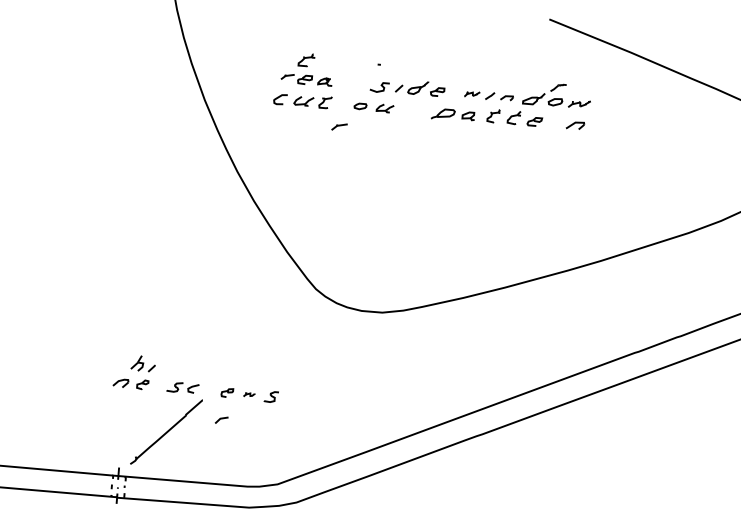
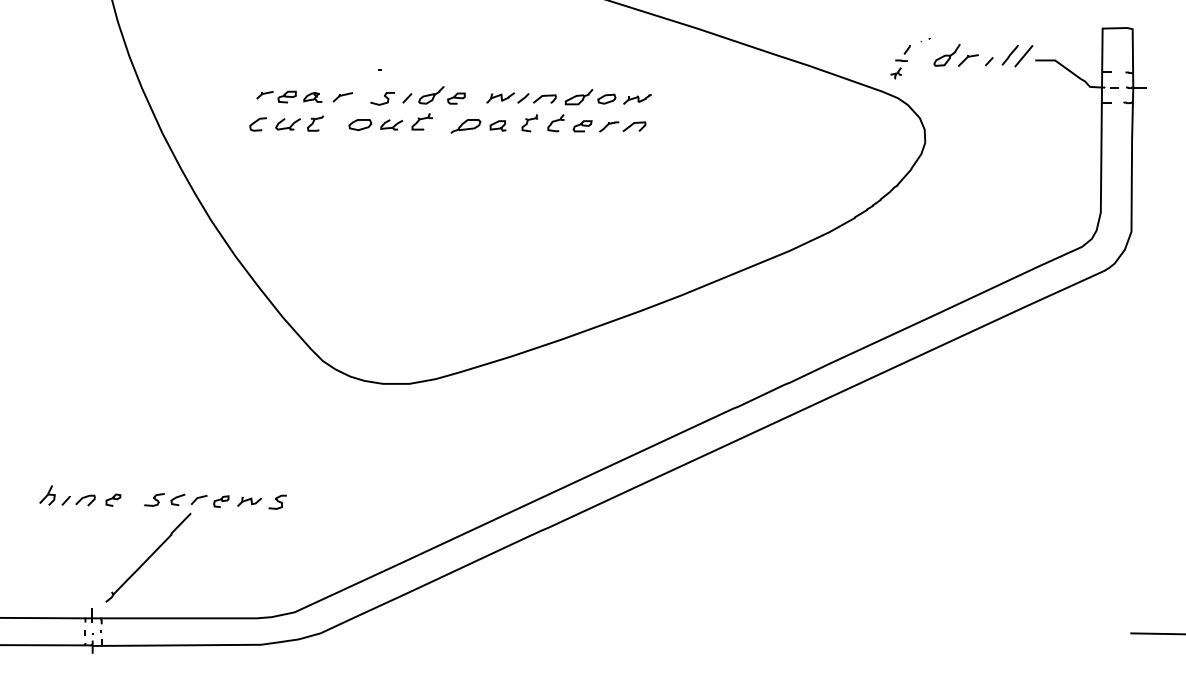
part: (306, 59) -> (421, 121), moved
part: (558, 87) -> (609, 126), moved
part: (472, 93) -> (500, 97), size x1.43
part: (506, 97) -> (544, 98), size x1.43
part: (360, 106) -> (360, 124), size x1.43
part: (339, 127) -> (342, 97), moved
part: (142, 363) -> (54, 495), moved
part: (249, 394) -> (249, 501), size x1.67
line: (222, 419) -> (199, 498), moved

